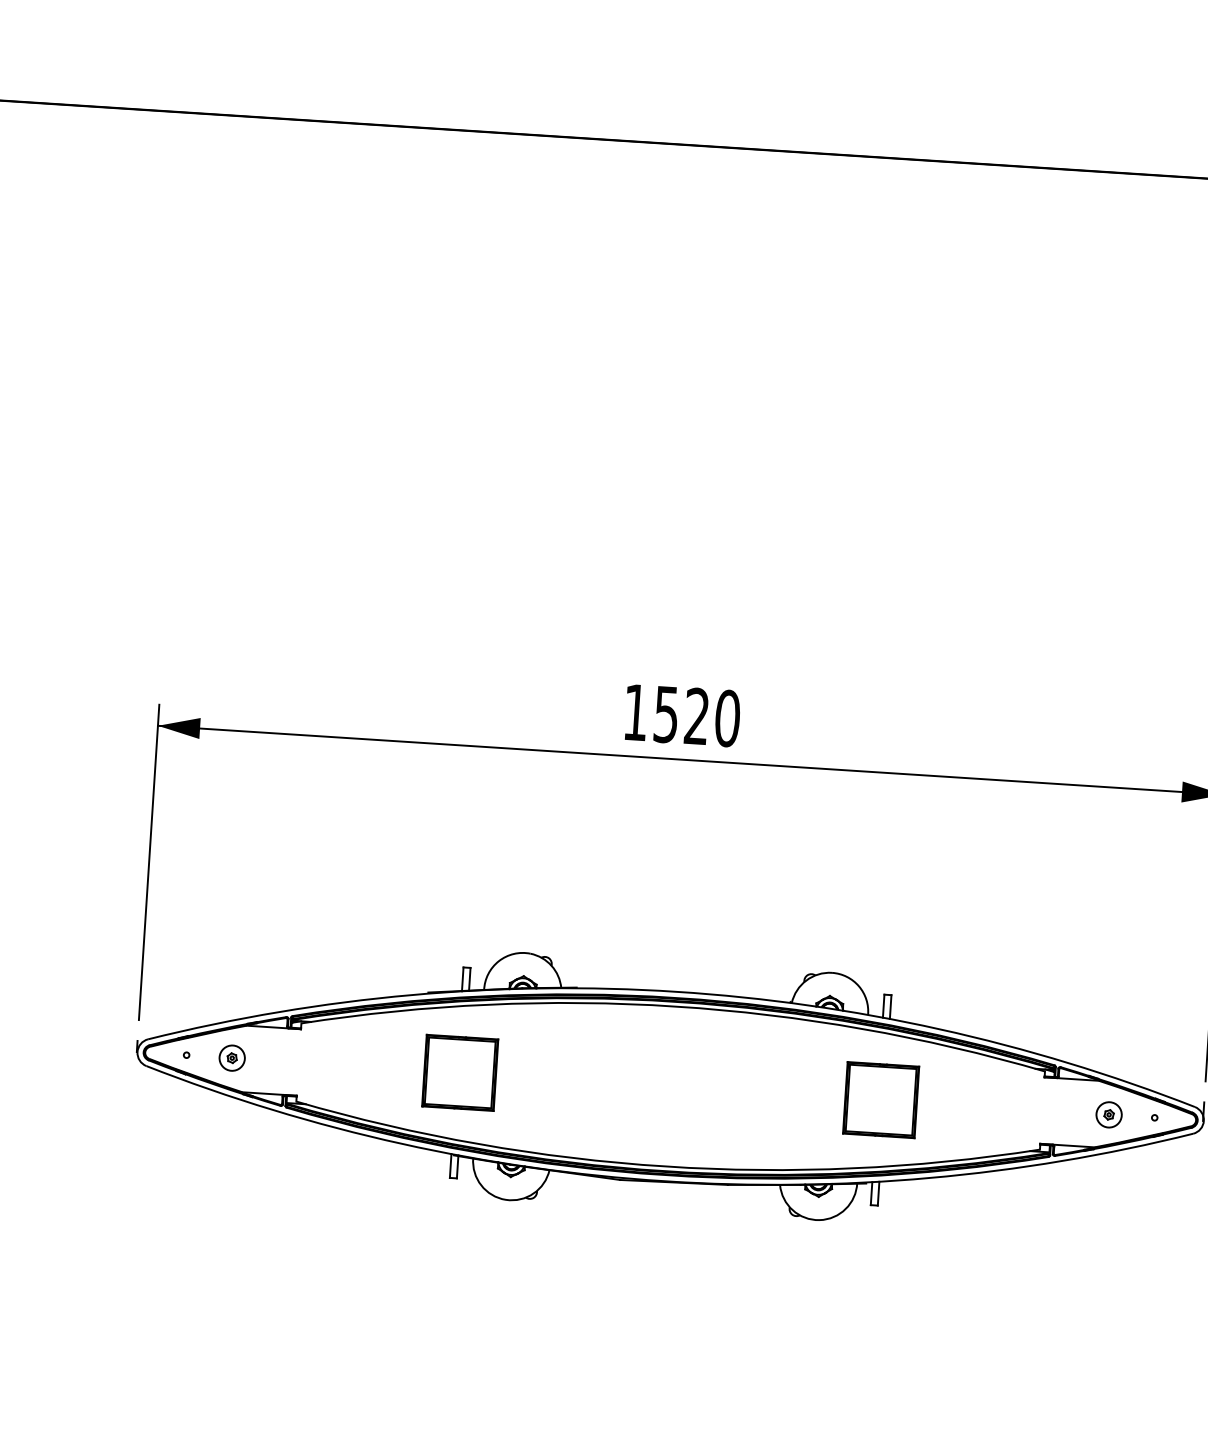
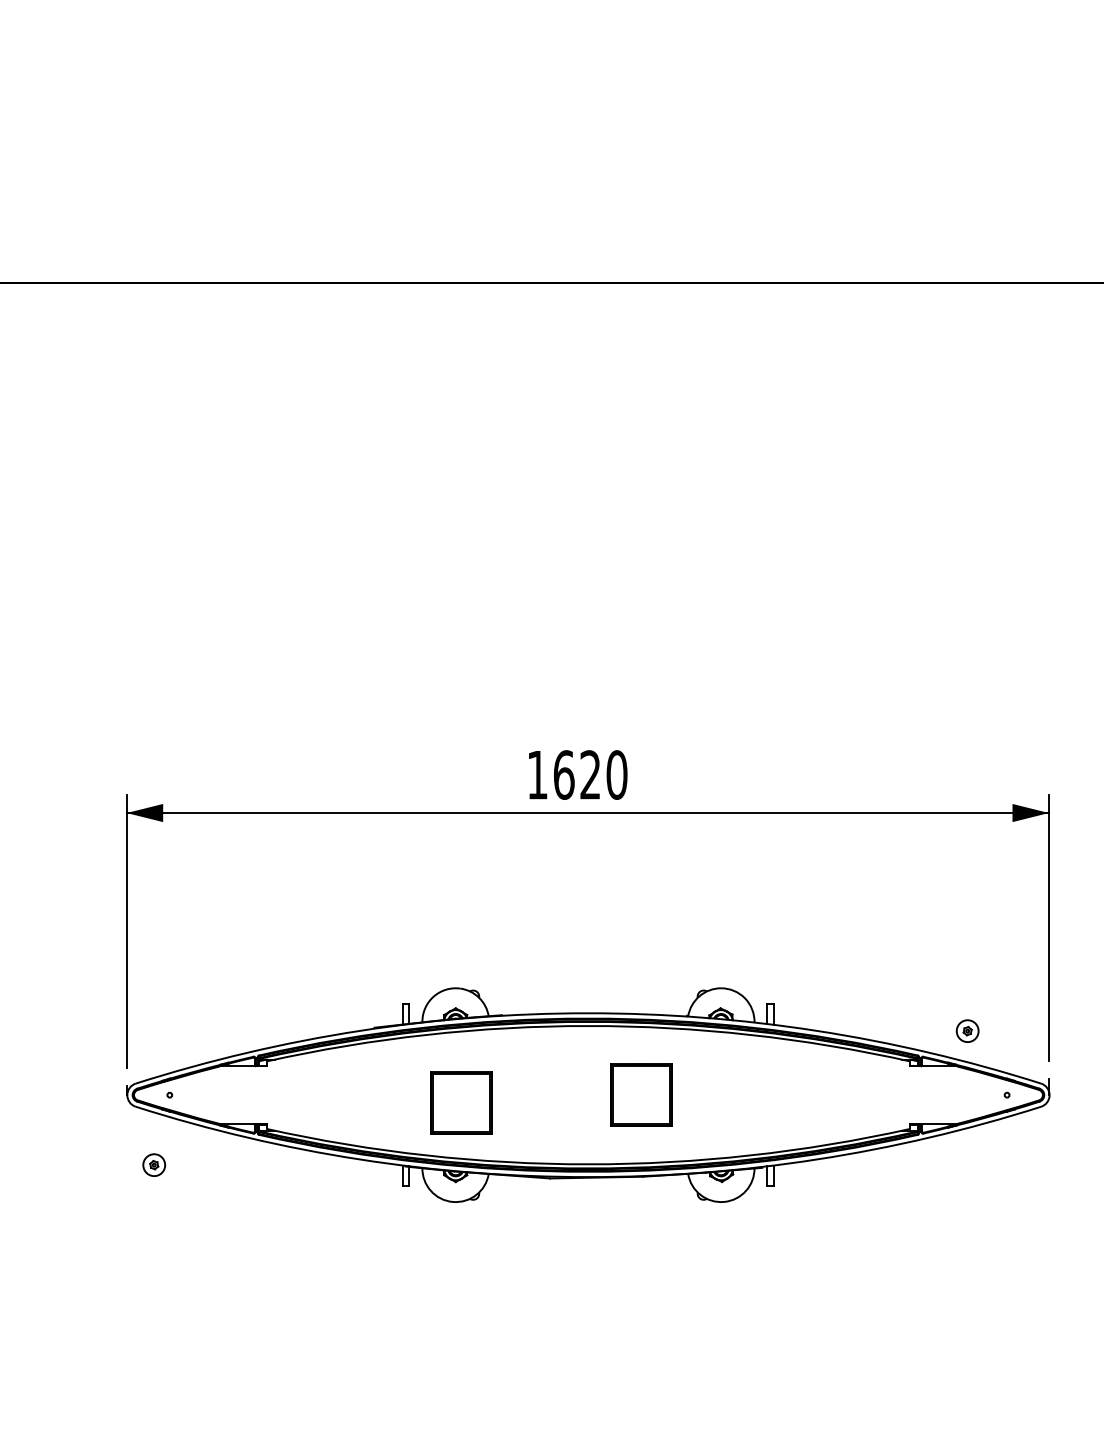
text: (665, 713) -> (563, 774), 1520 -> 1620
part: (232, 1057) -> (154, 1164), moved
part: (460, 1072) -> (461, 1102), moved
part: (881, 1099) -> (641, 1094), moved
part: (1108, 1114) -> (967, 1030), moved

